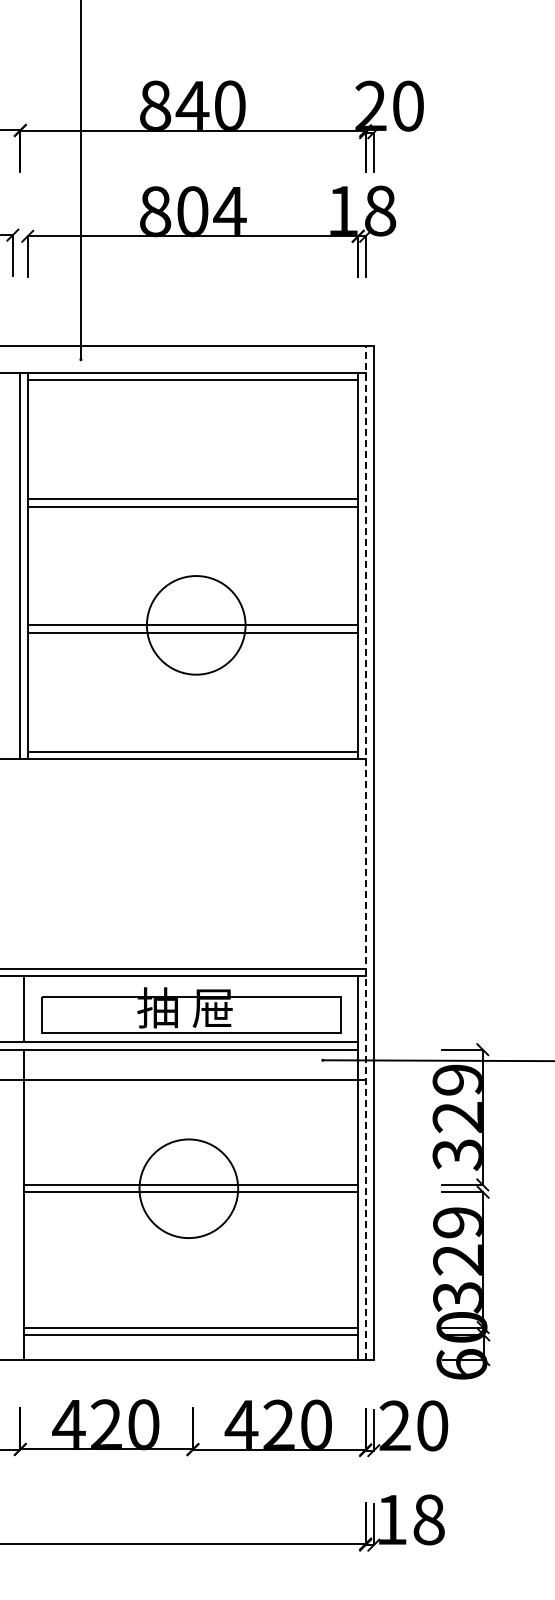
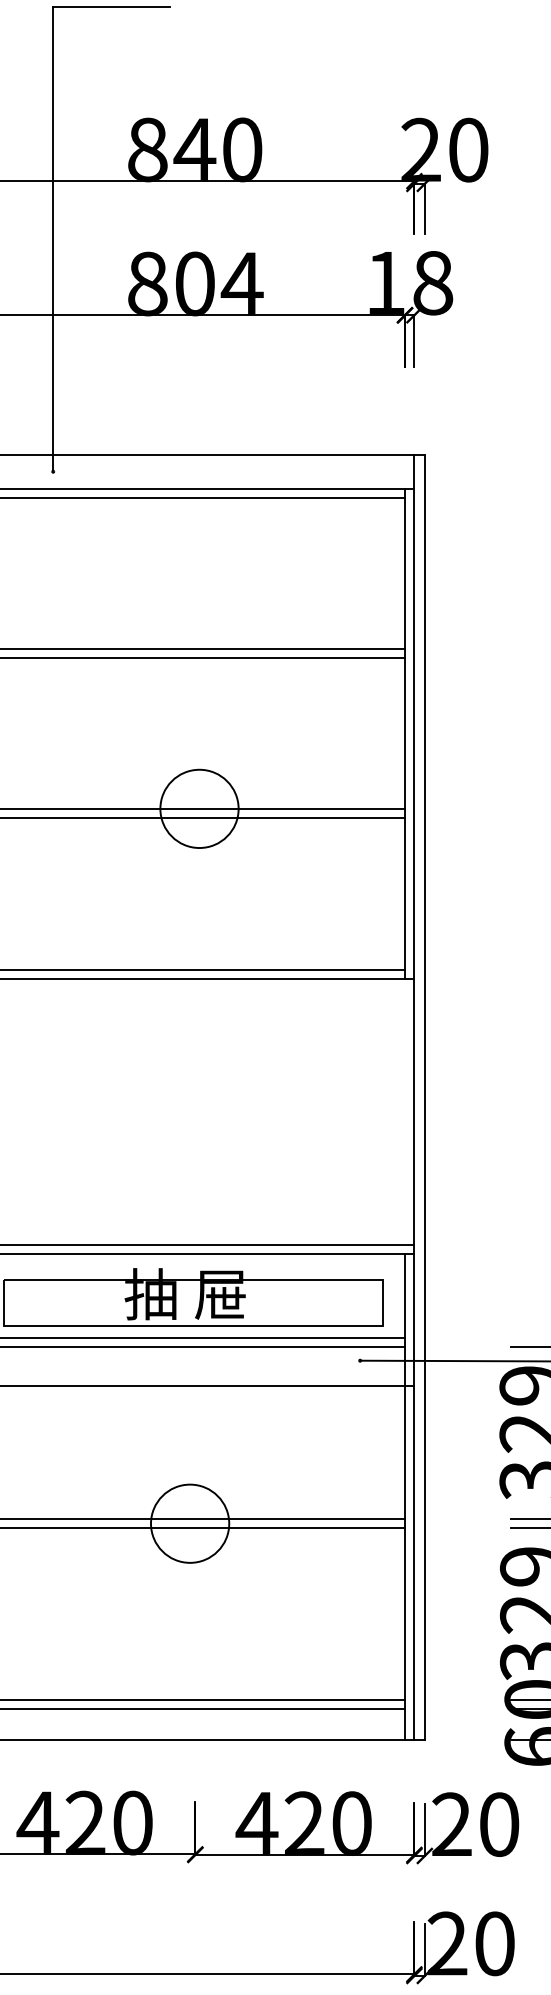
circle: (196, 625) -> (199, 809), size x0.62
line: (365, 852) -> (414, 1097), dashed -> solid
circle: (188, 1188) -> (189, 1523), size x0.62
text: (410, 1519) -> (471, 1943), 18 -> 20

